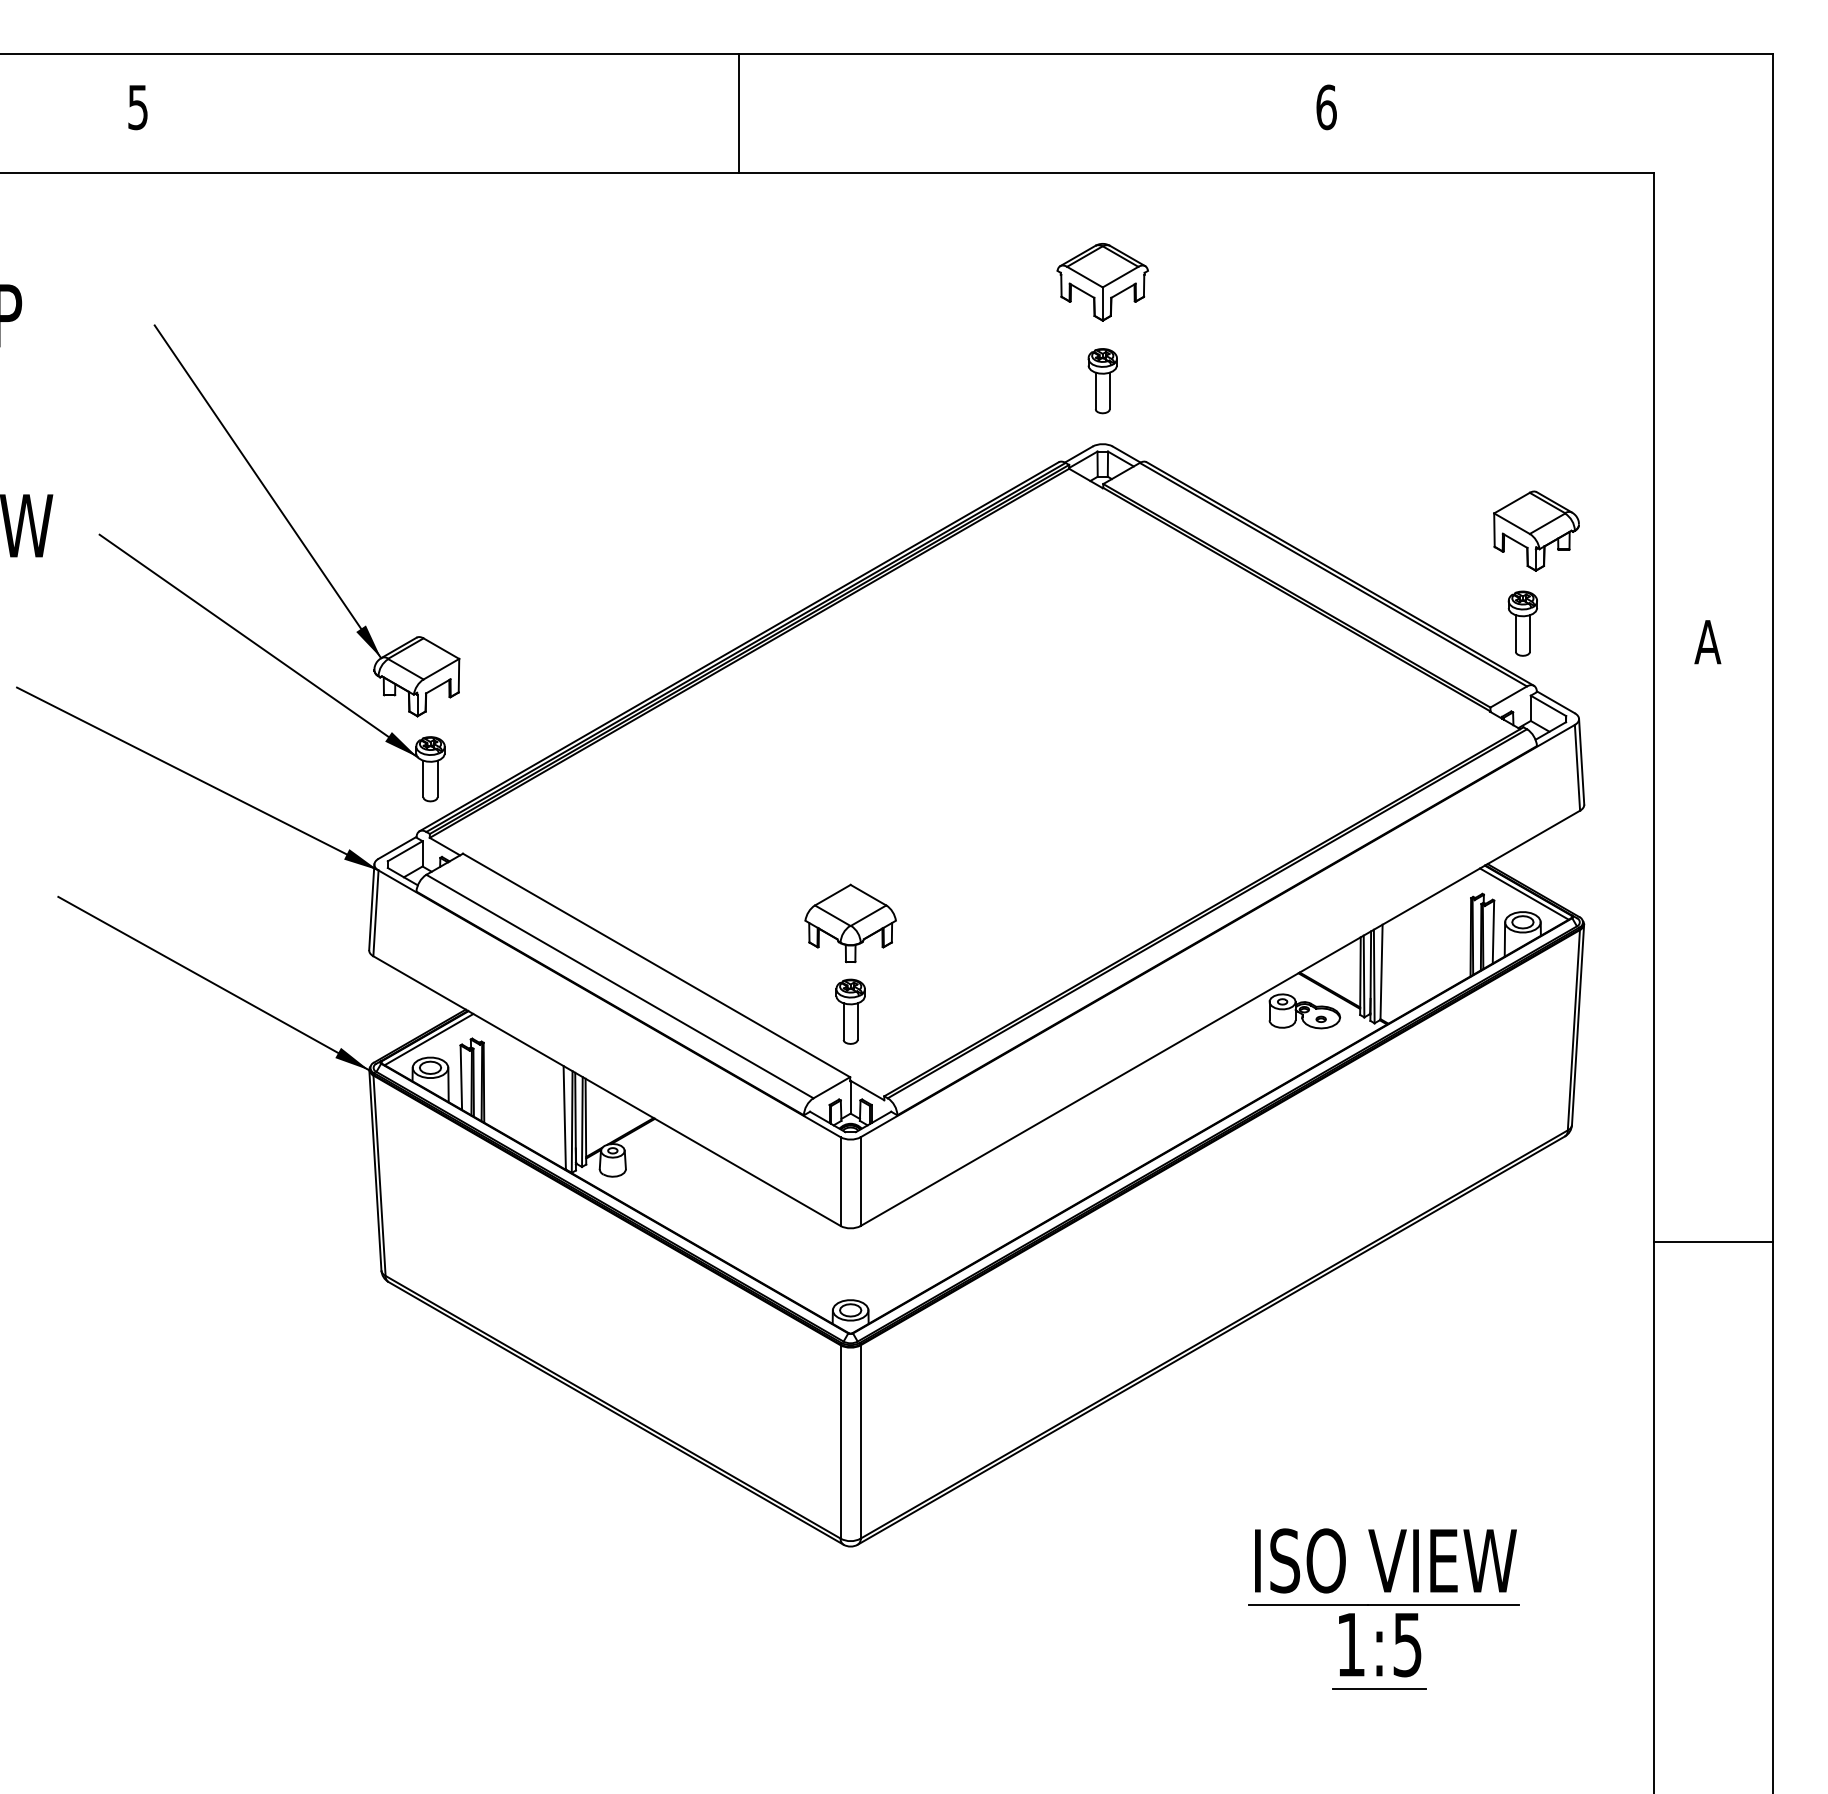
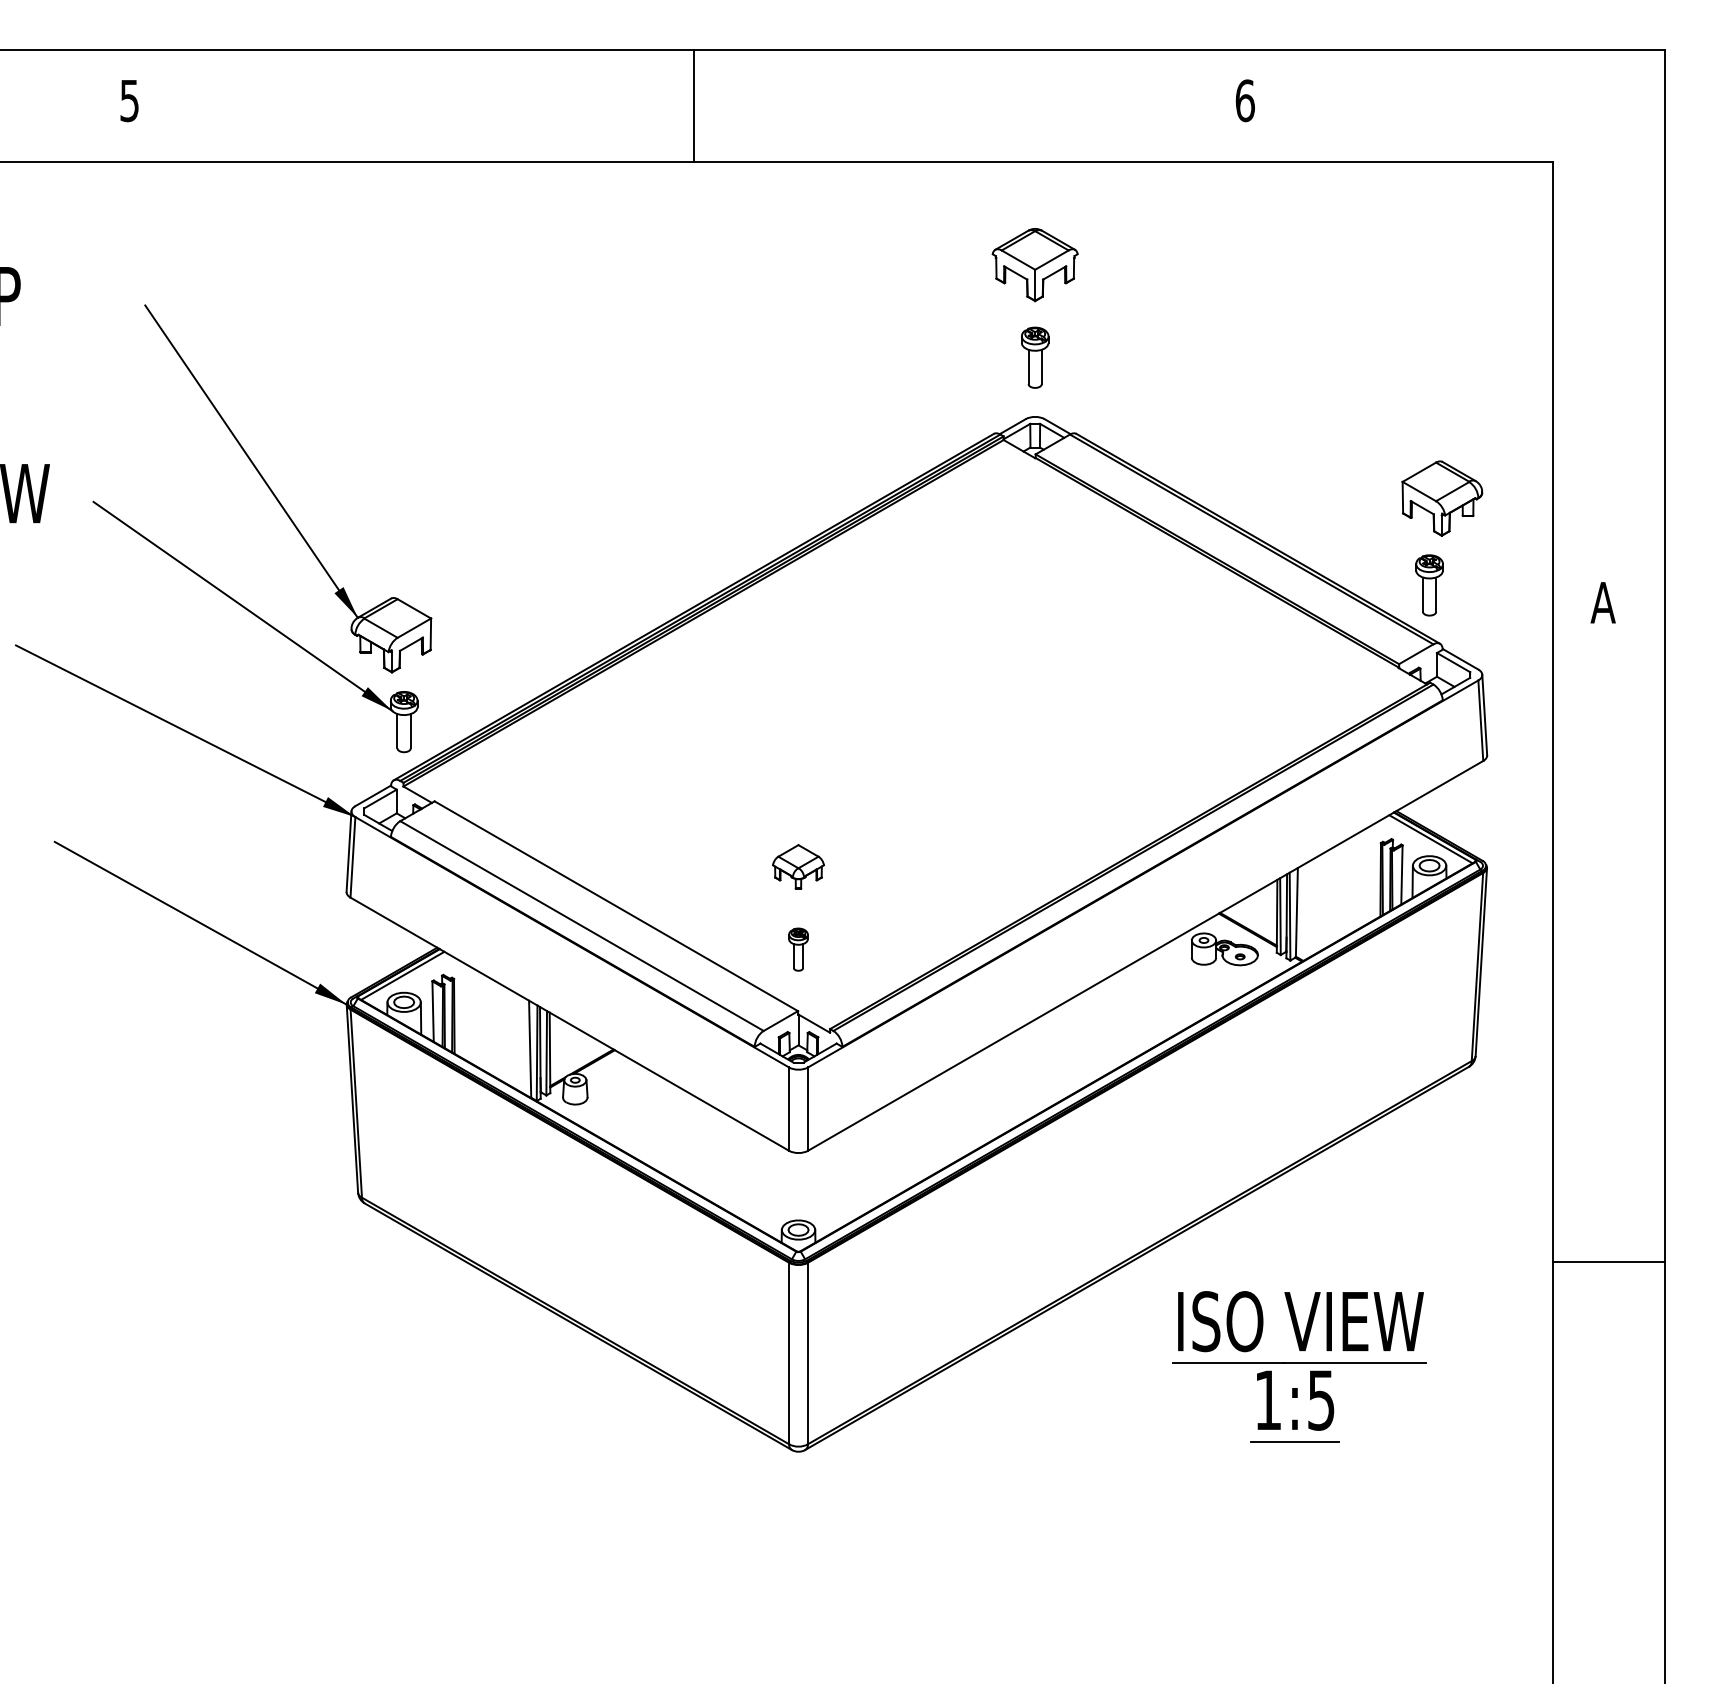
part: (850, 923) -> (798, 866), size x0.6
part: (850, 1011) -> (798, 949), size x0.7
line: (1713, 1242) -> (1608, 1262), moved
part: (1383, 1608) -> (1298, 1366), moved

